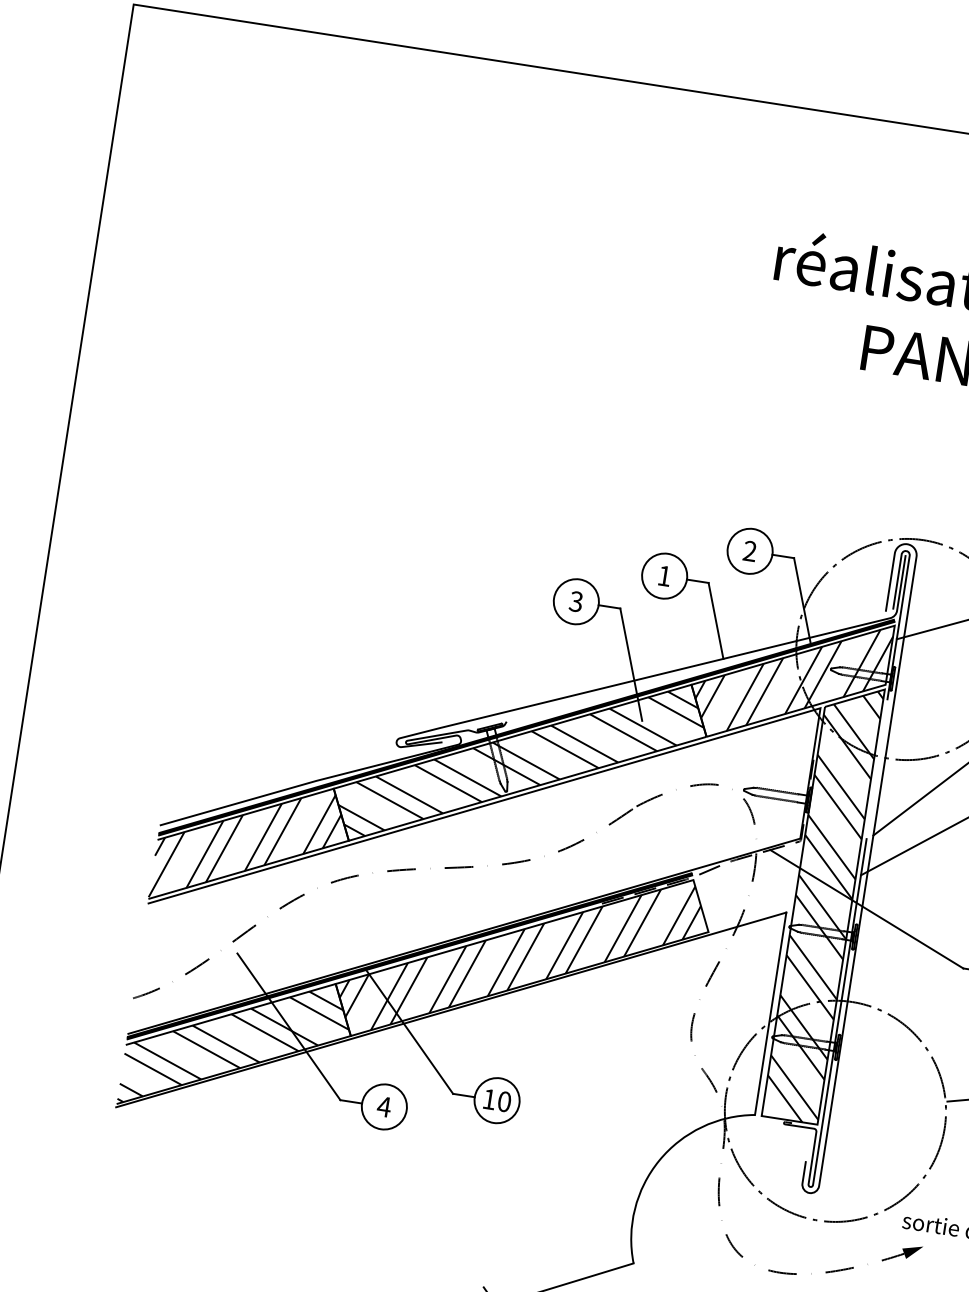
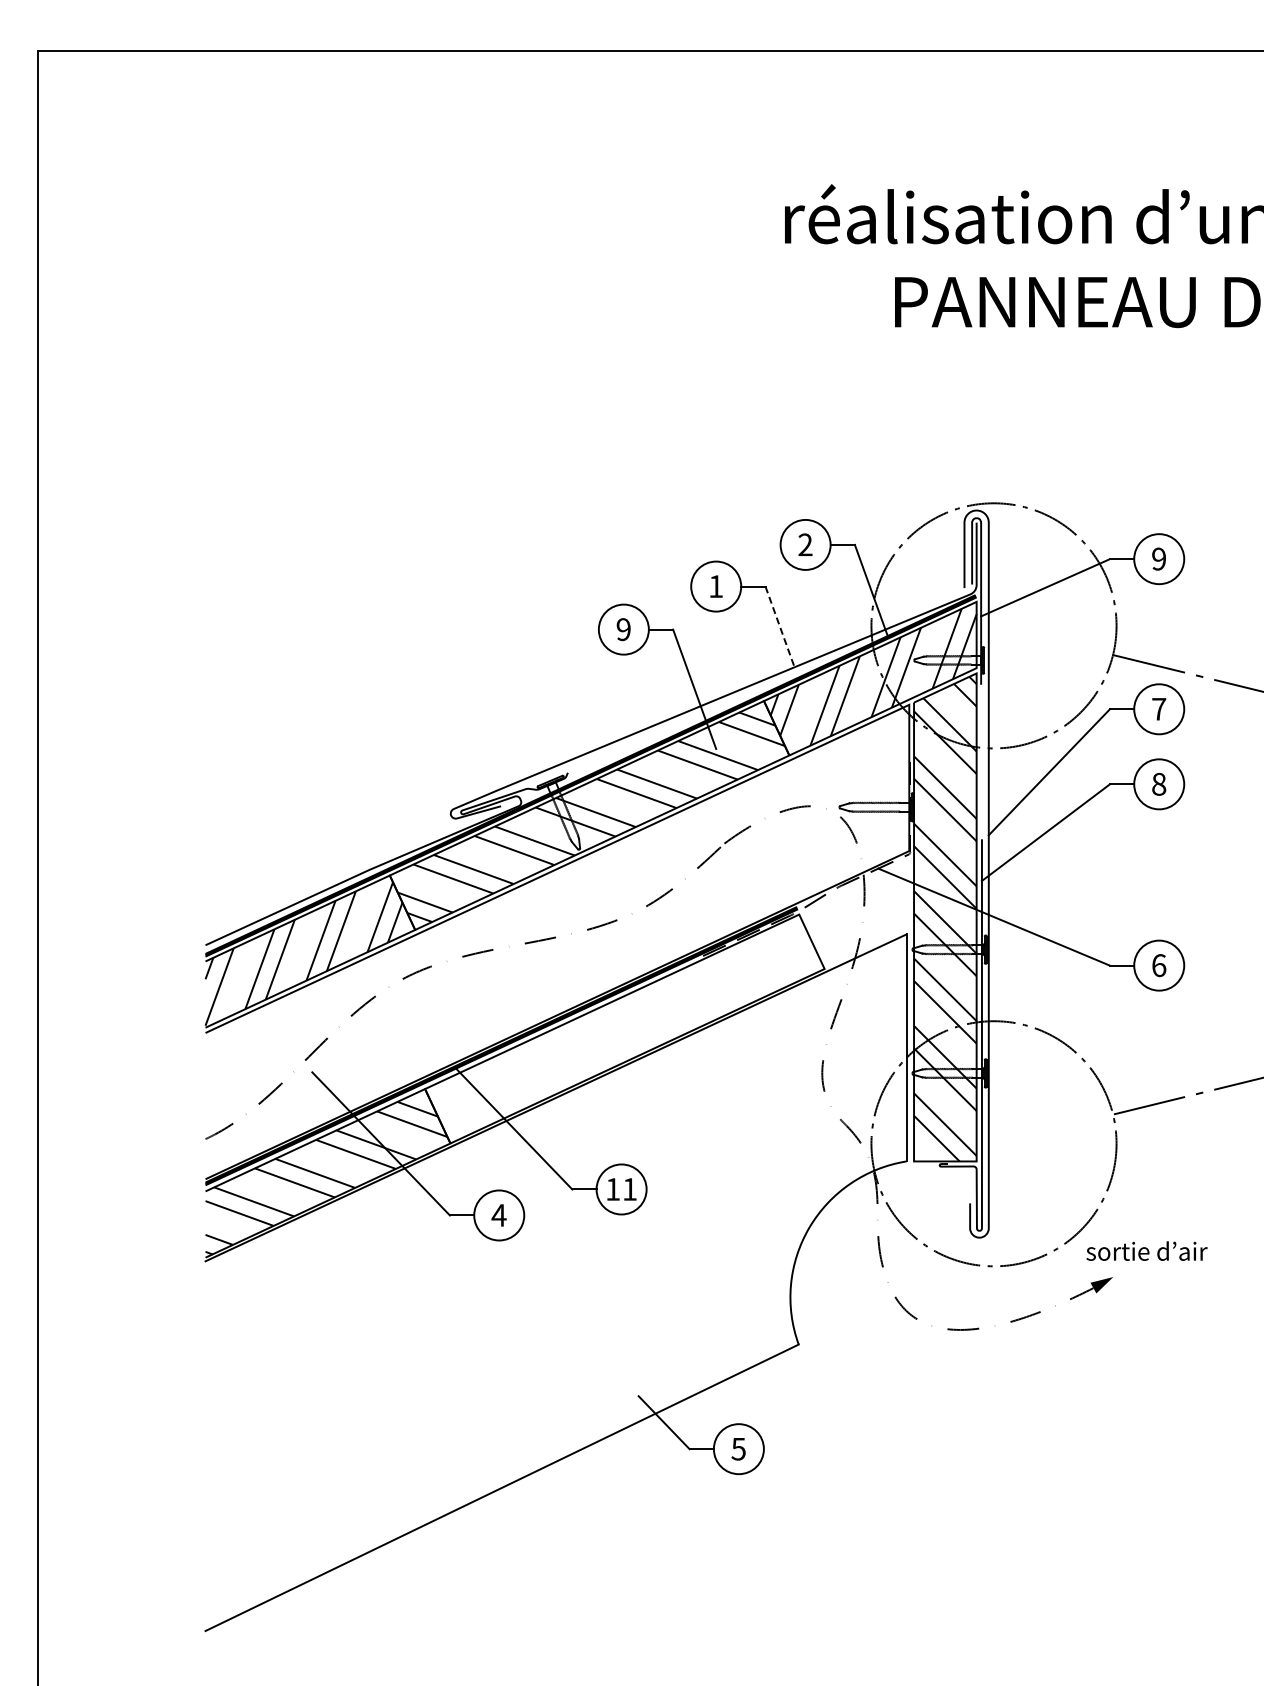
text: (576, 601) -> (623, 629), 3 -> 9
line: (716, 620) -> (780, 626), solid -> dashed
hatch: (519, 956) -> (621, 1027), removed
text: (504, 1101) -> (629, 1189), 10 -> 11

